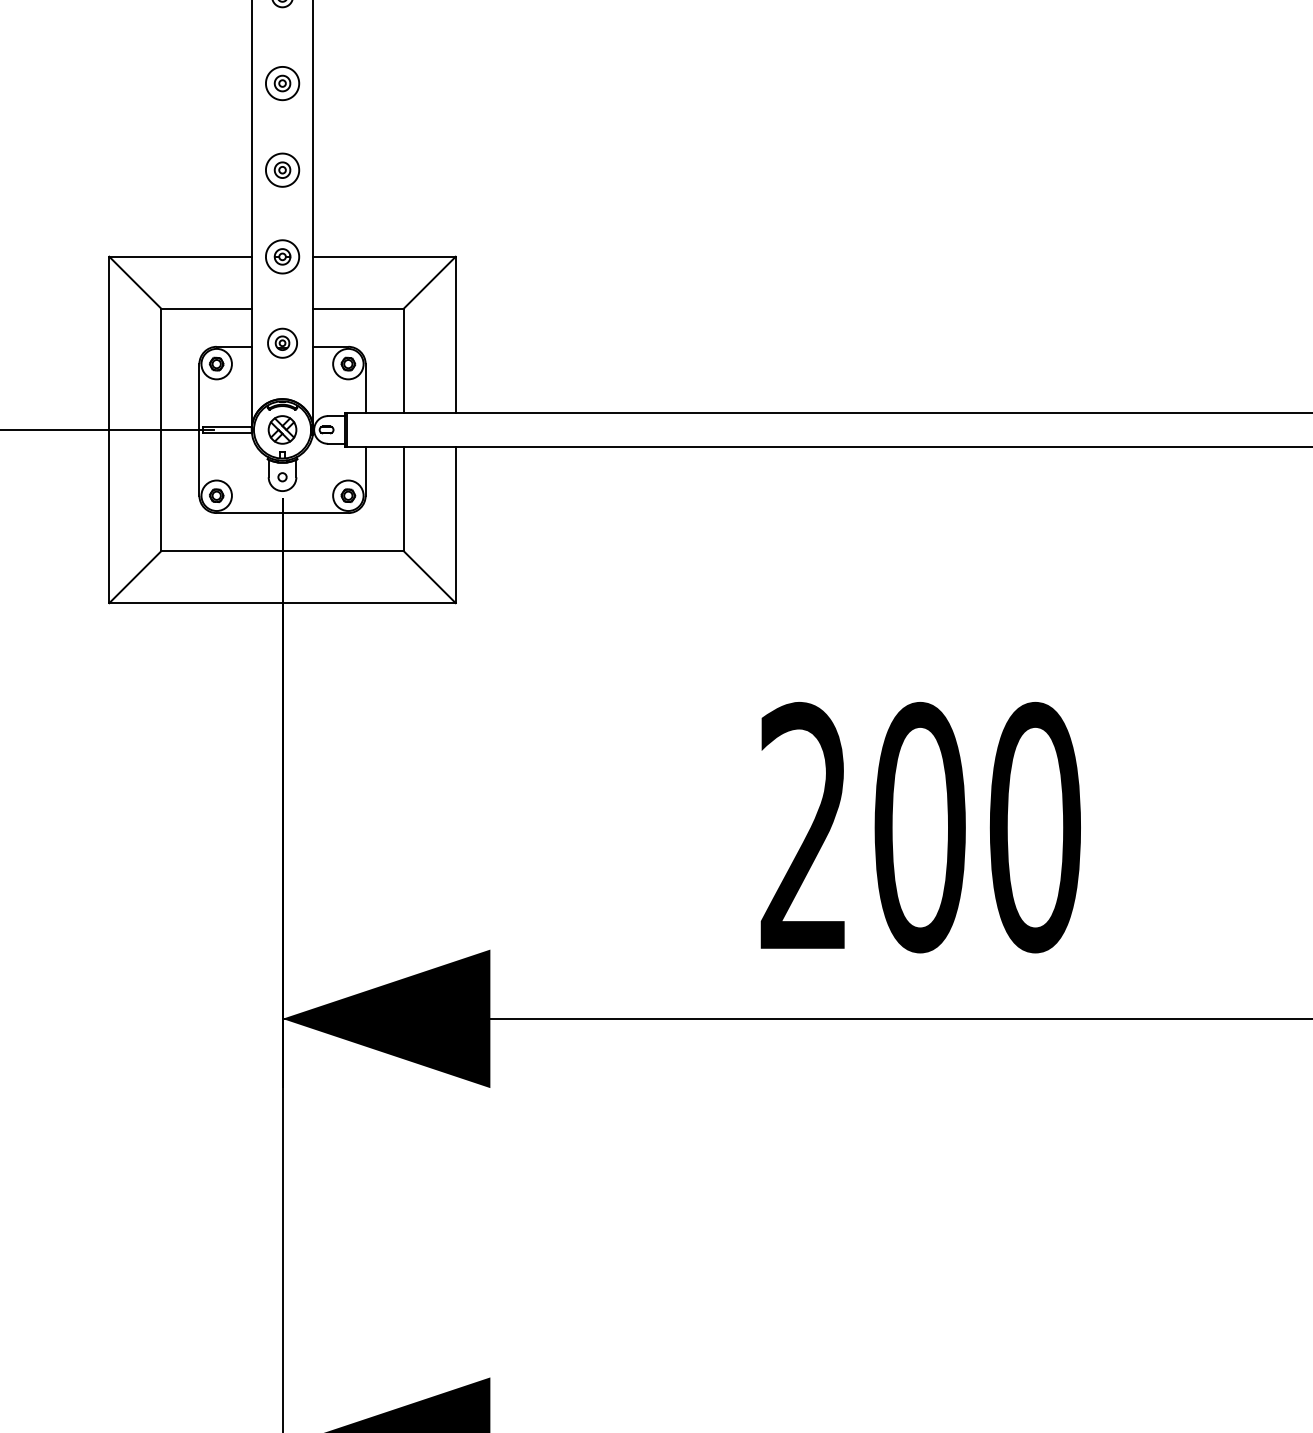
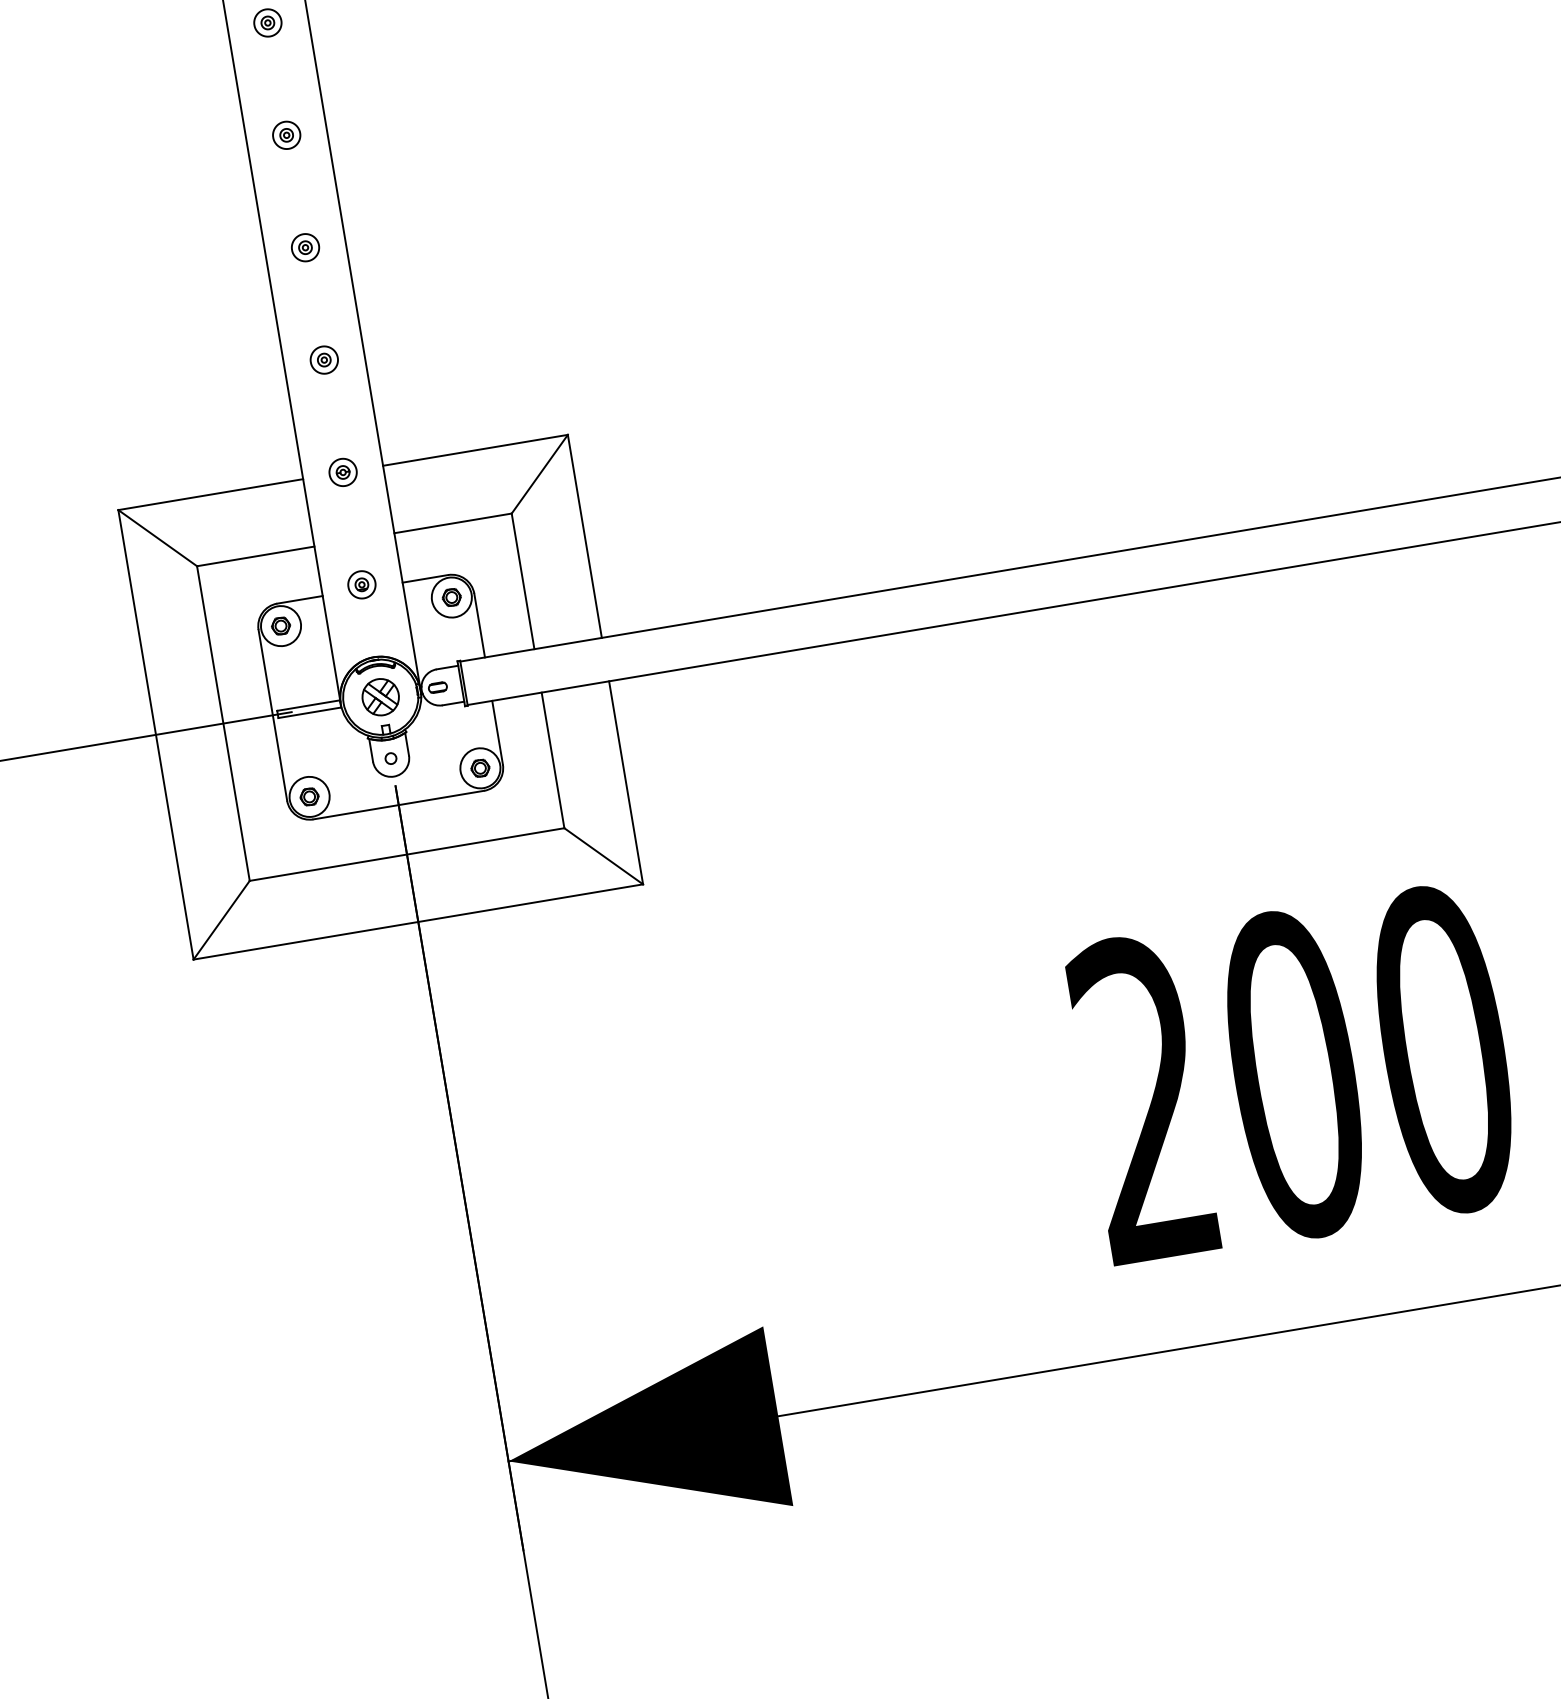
part: (282, 83) -> (305, 247), size x0.62
part: (282, 169) -> (324, 359), size x0.62
part: (282, 256) -> (343, 472), size x0.62
part: (282, 343) -> (361, 585), size x0.71

